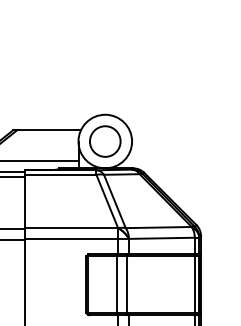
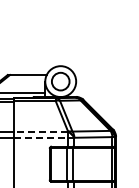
line: (71, 228) -> (41, 131), solid -> dashed
line: (71, 238) -> (41, 137), solid -> dashed

